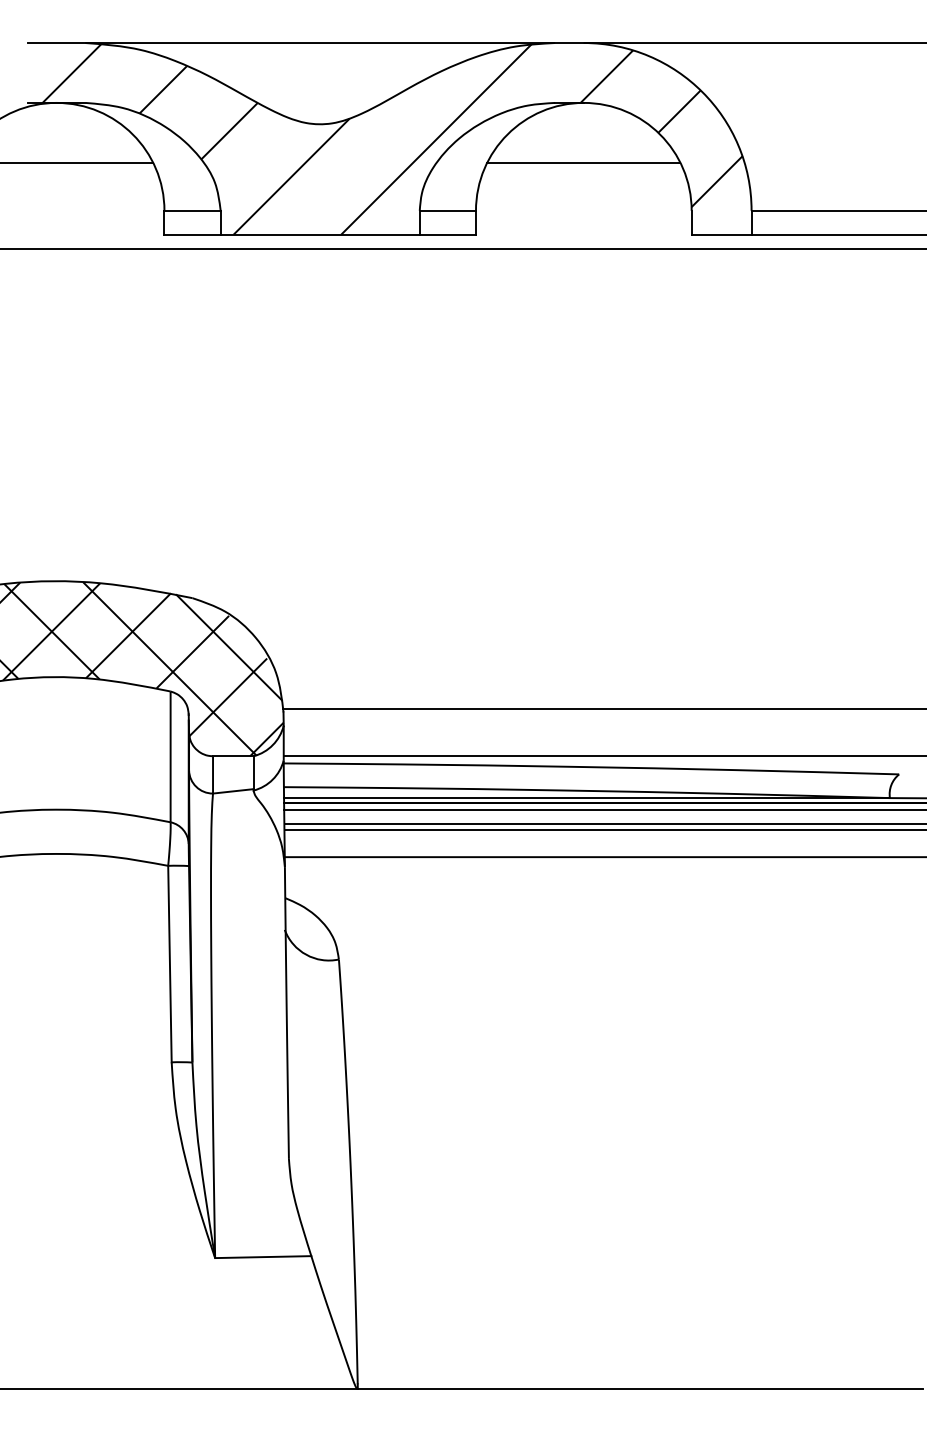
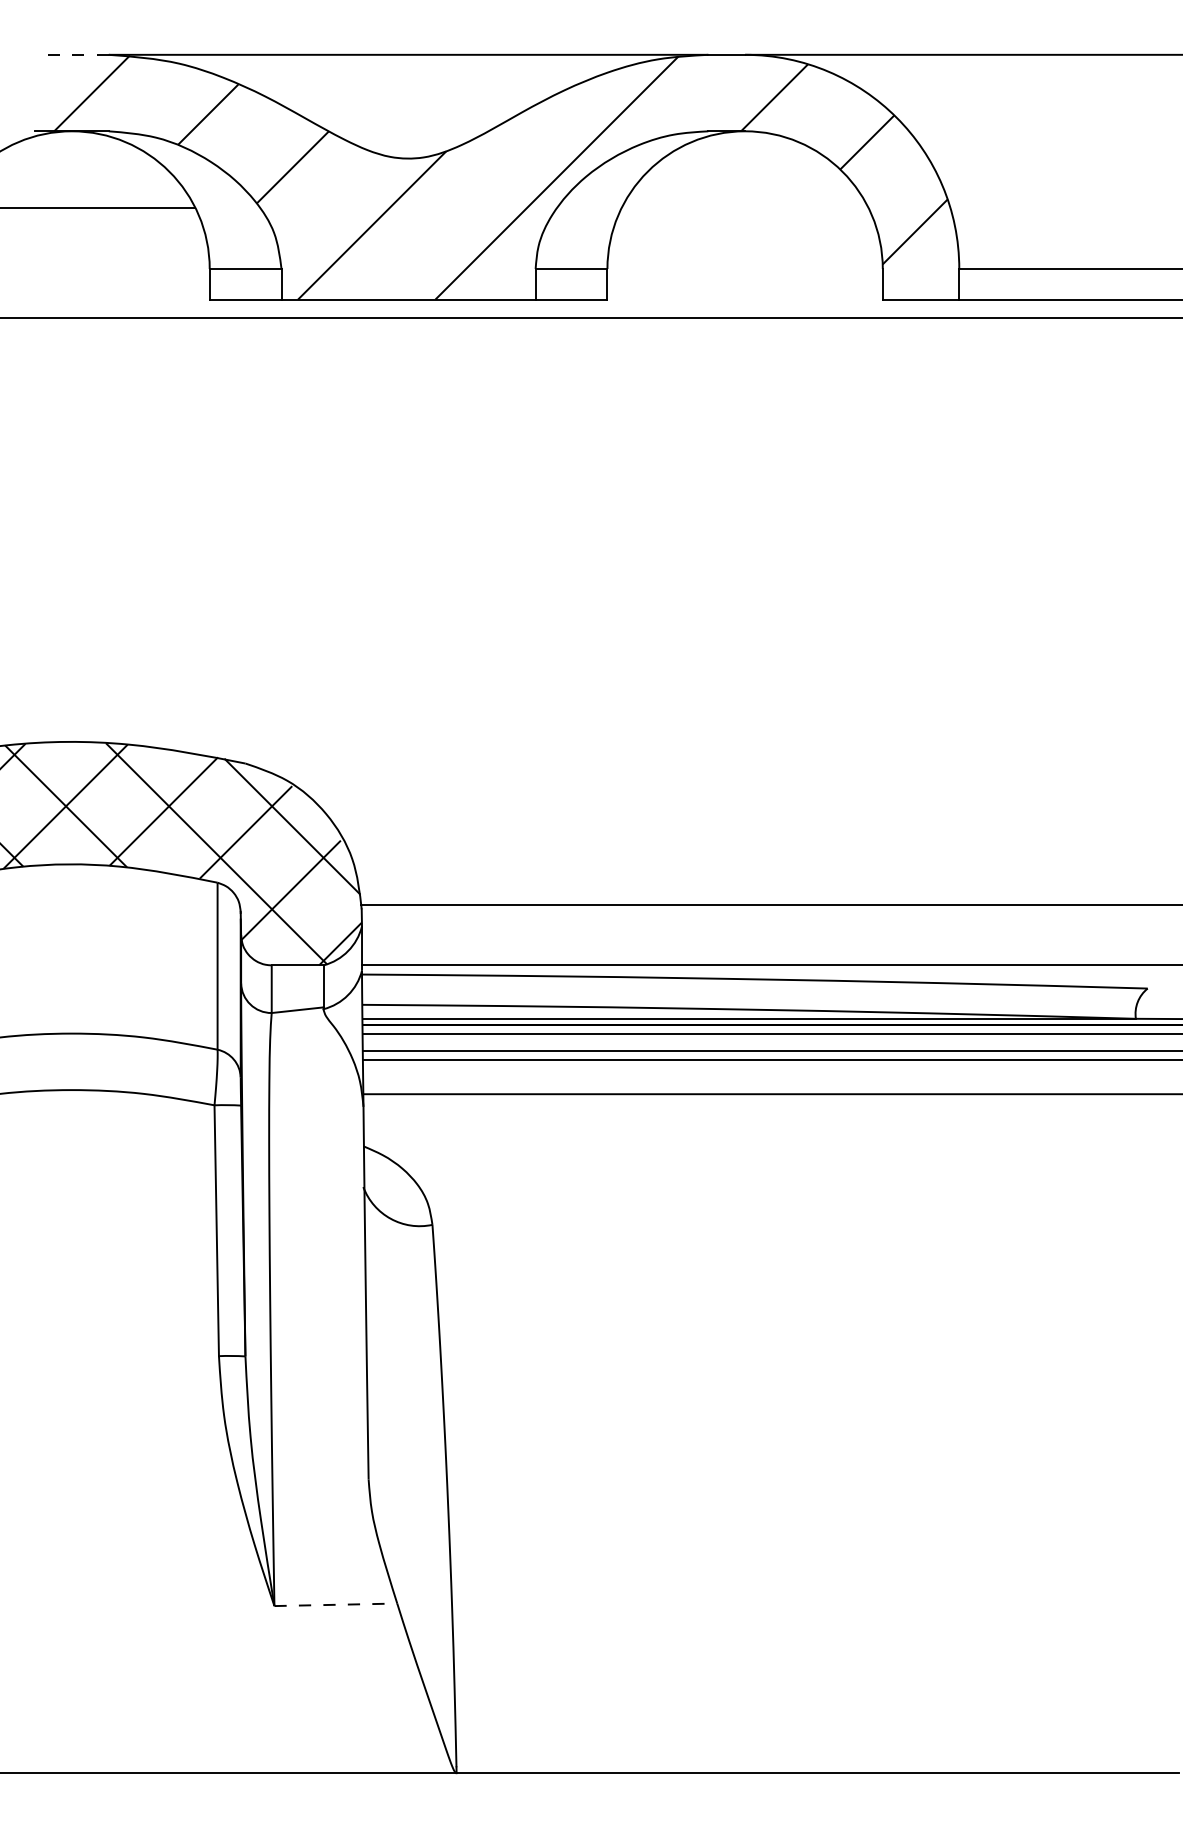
line: (56, 42) -> (72, 54), solid -> dashed
line: (583, 162) -> (744, 207), removed
line: (263, 1256) -> (336, 1604), solid -> dashed

